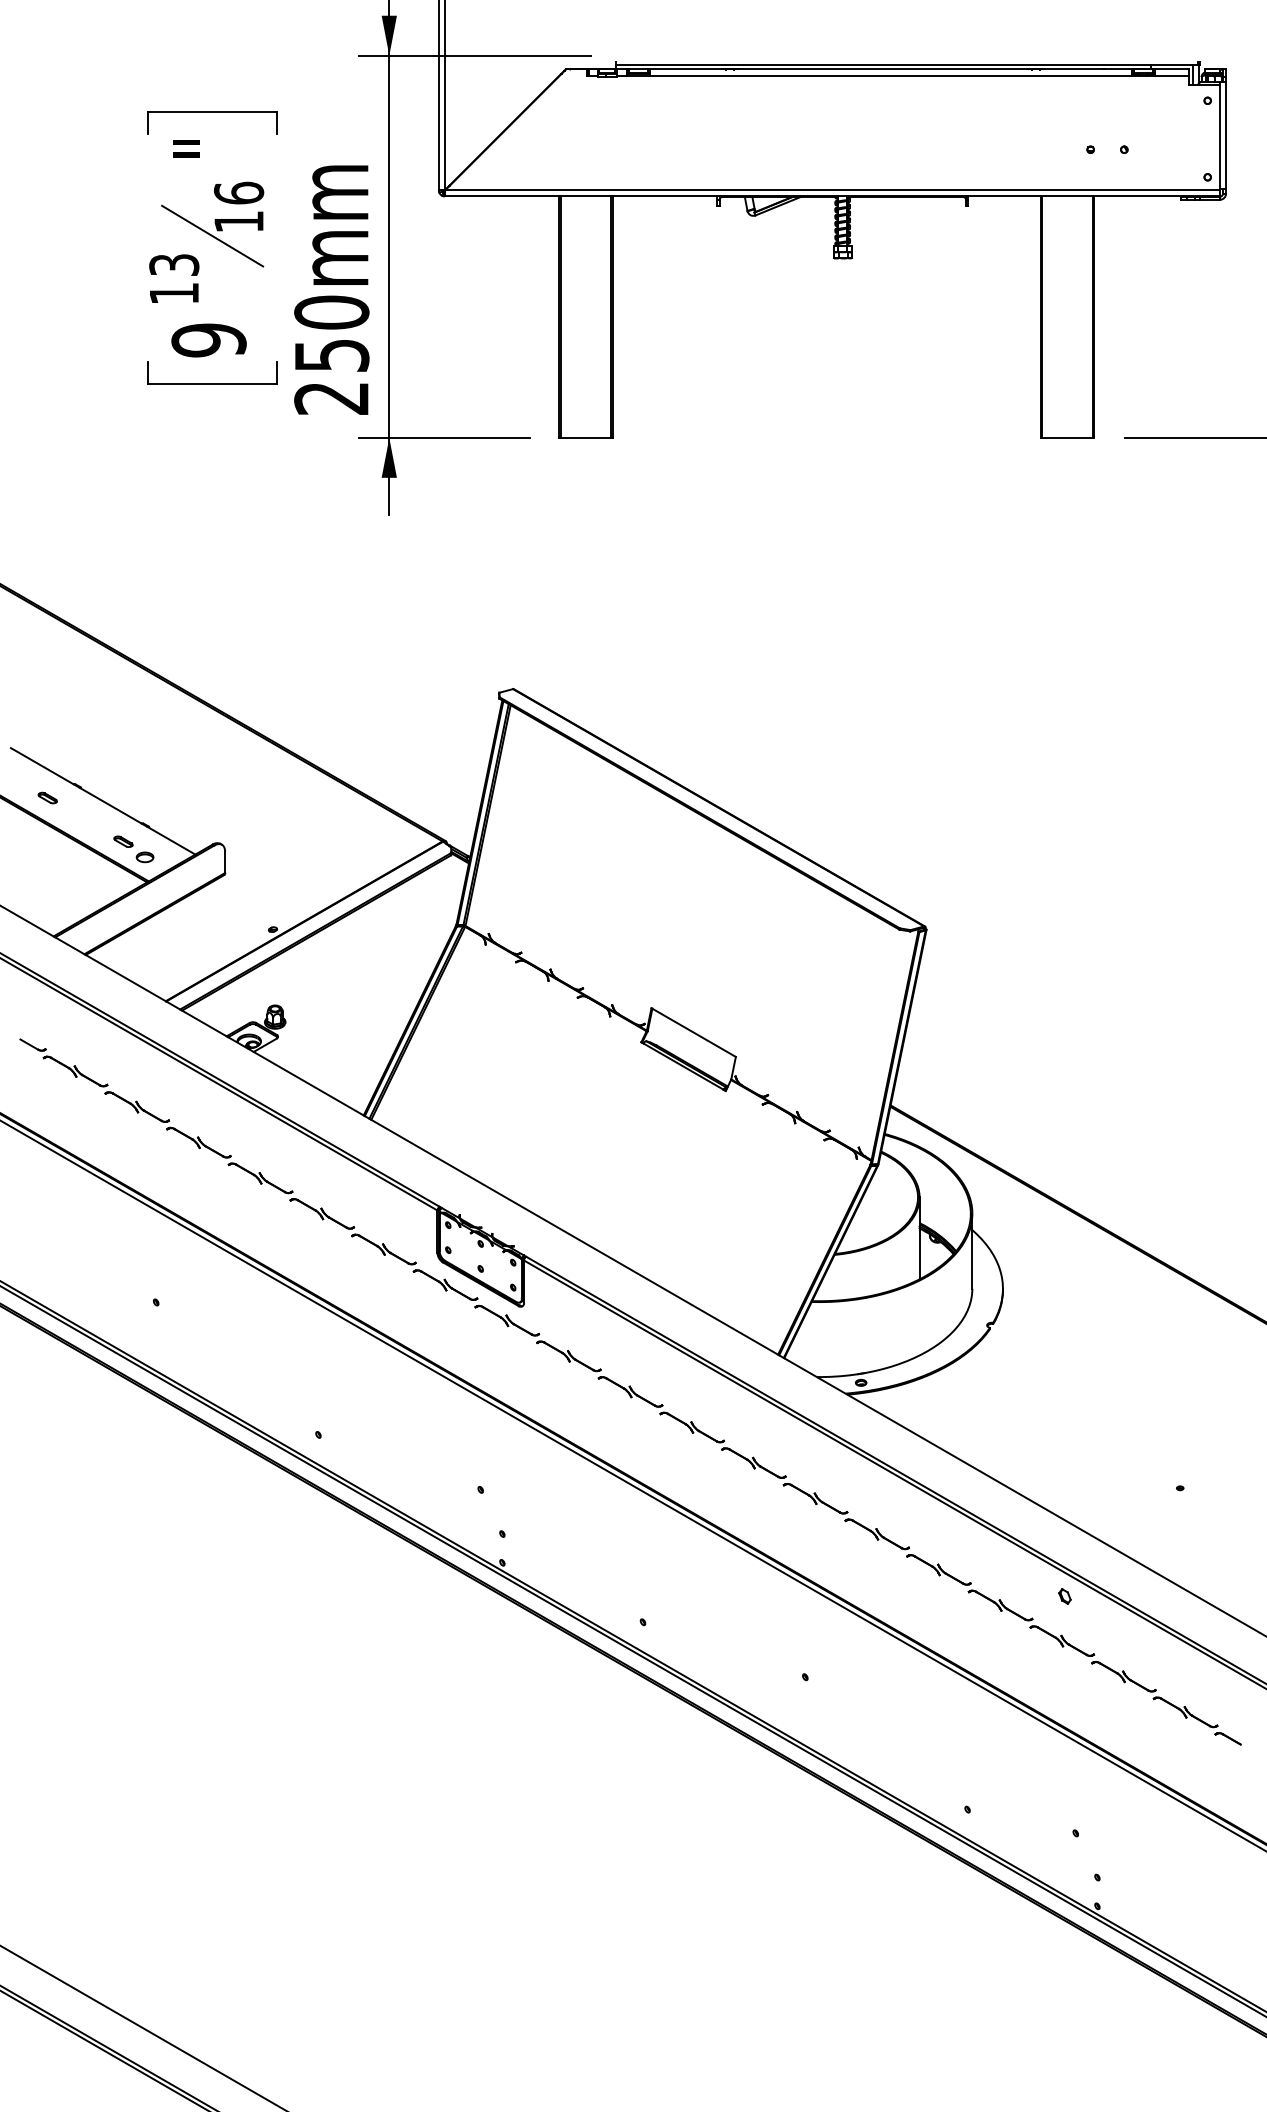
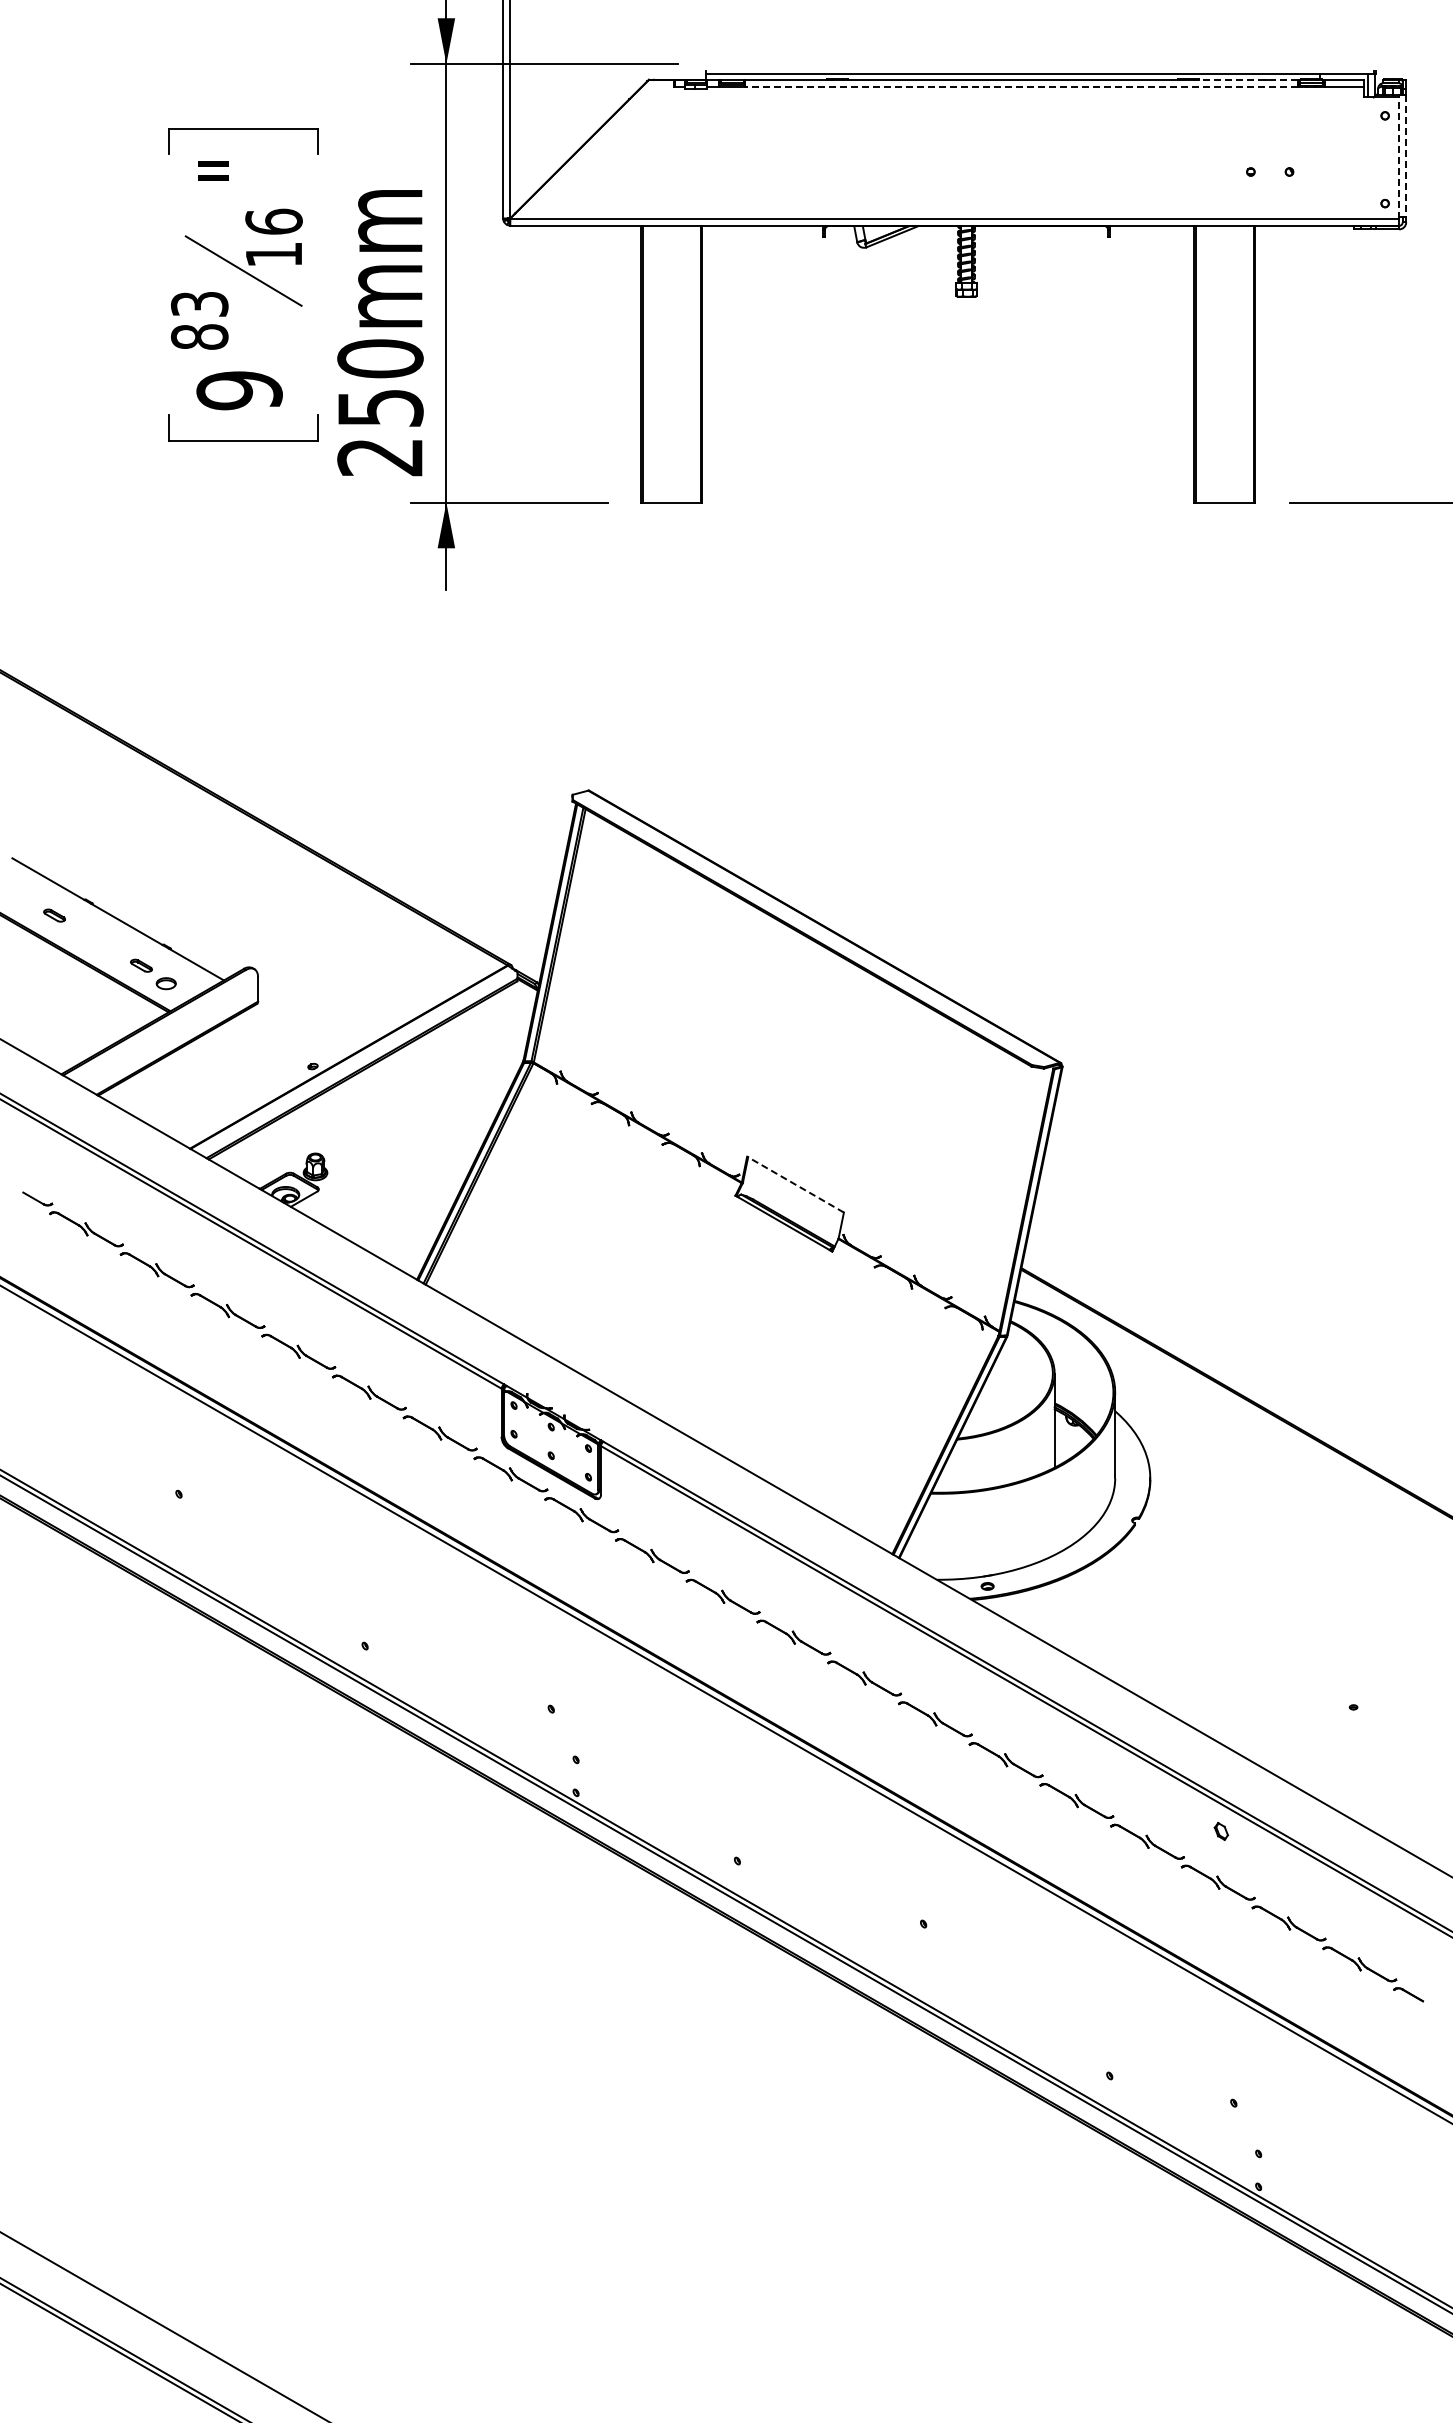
line: (1086, 69) -> (1246, 79), solid -> dashed
line: (890, 75) -> (1021, 86), solid -> dashed
line: (1226, 136) -> (1406, 156), solid -> dashed
line: (1220, 137) -> (1399, 157), solid -> dashed
text: (174, 293) -> (199, 336), 13 -> 83
line: (693, 1032) -> (795, 1184), solid -> dashed

